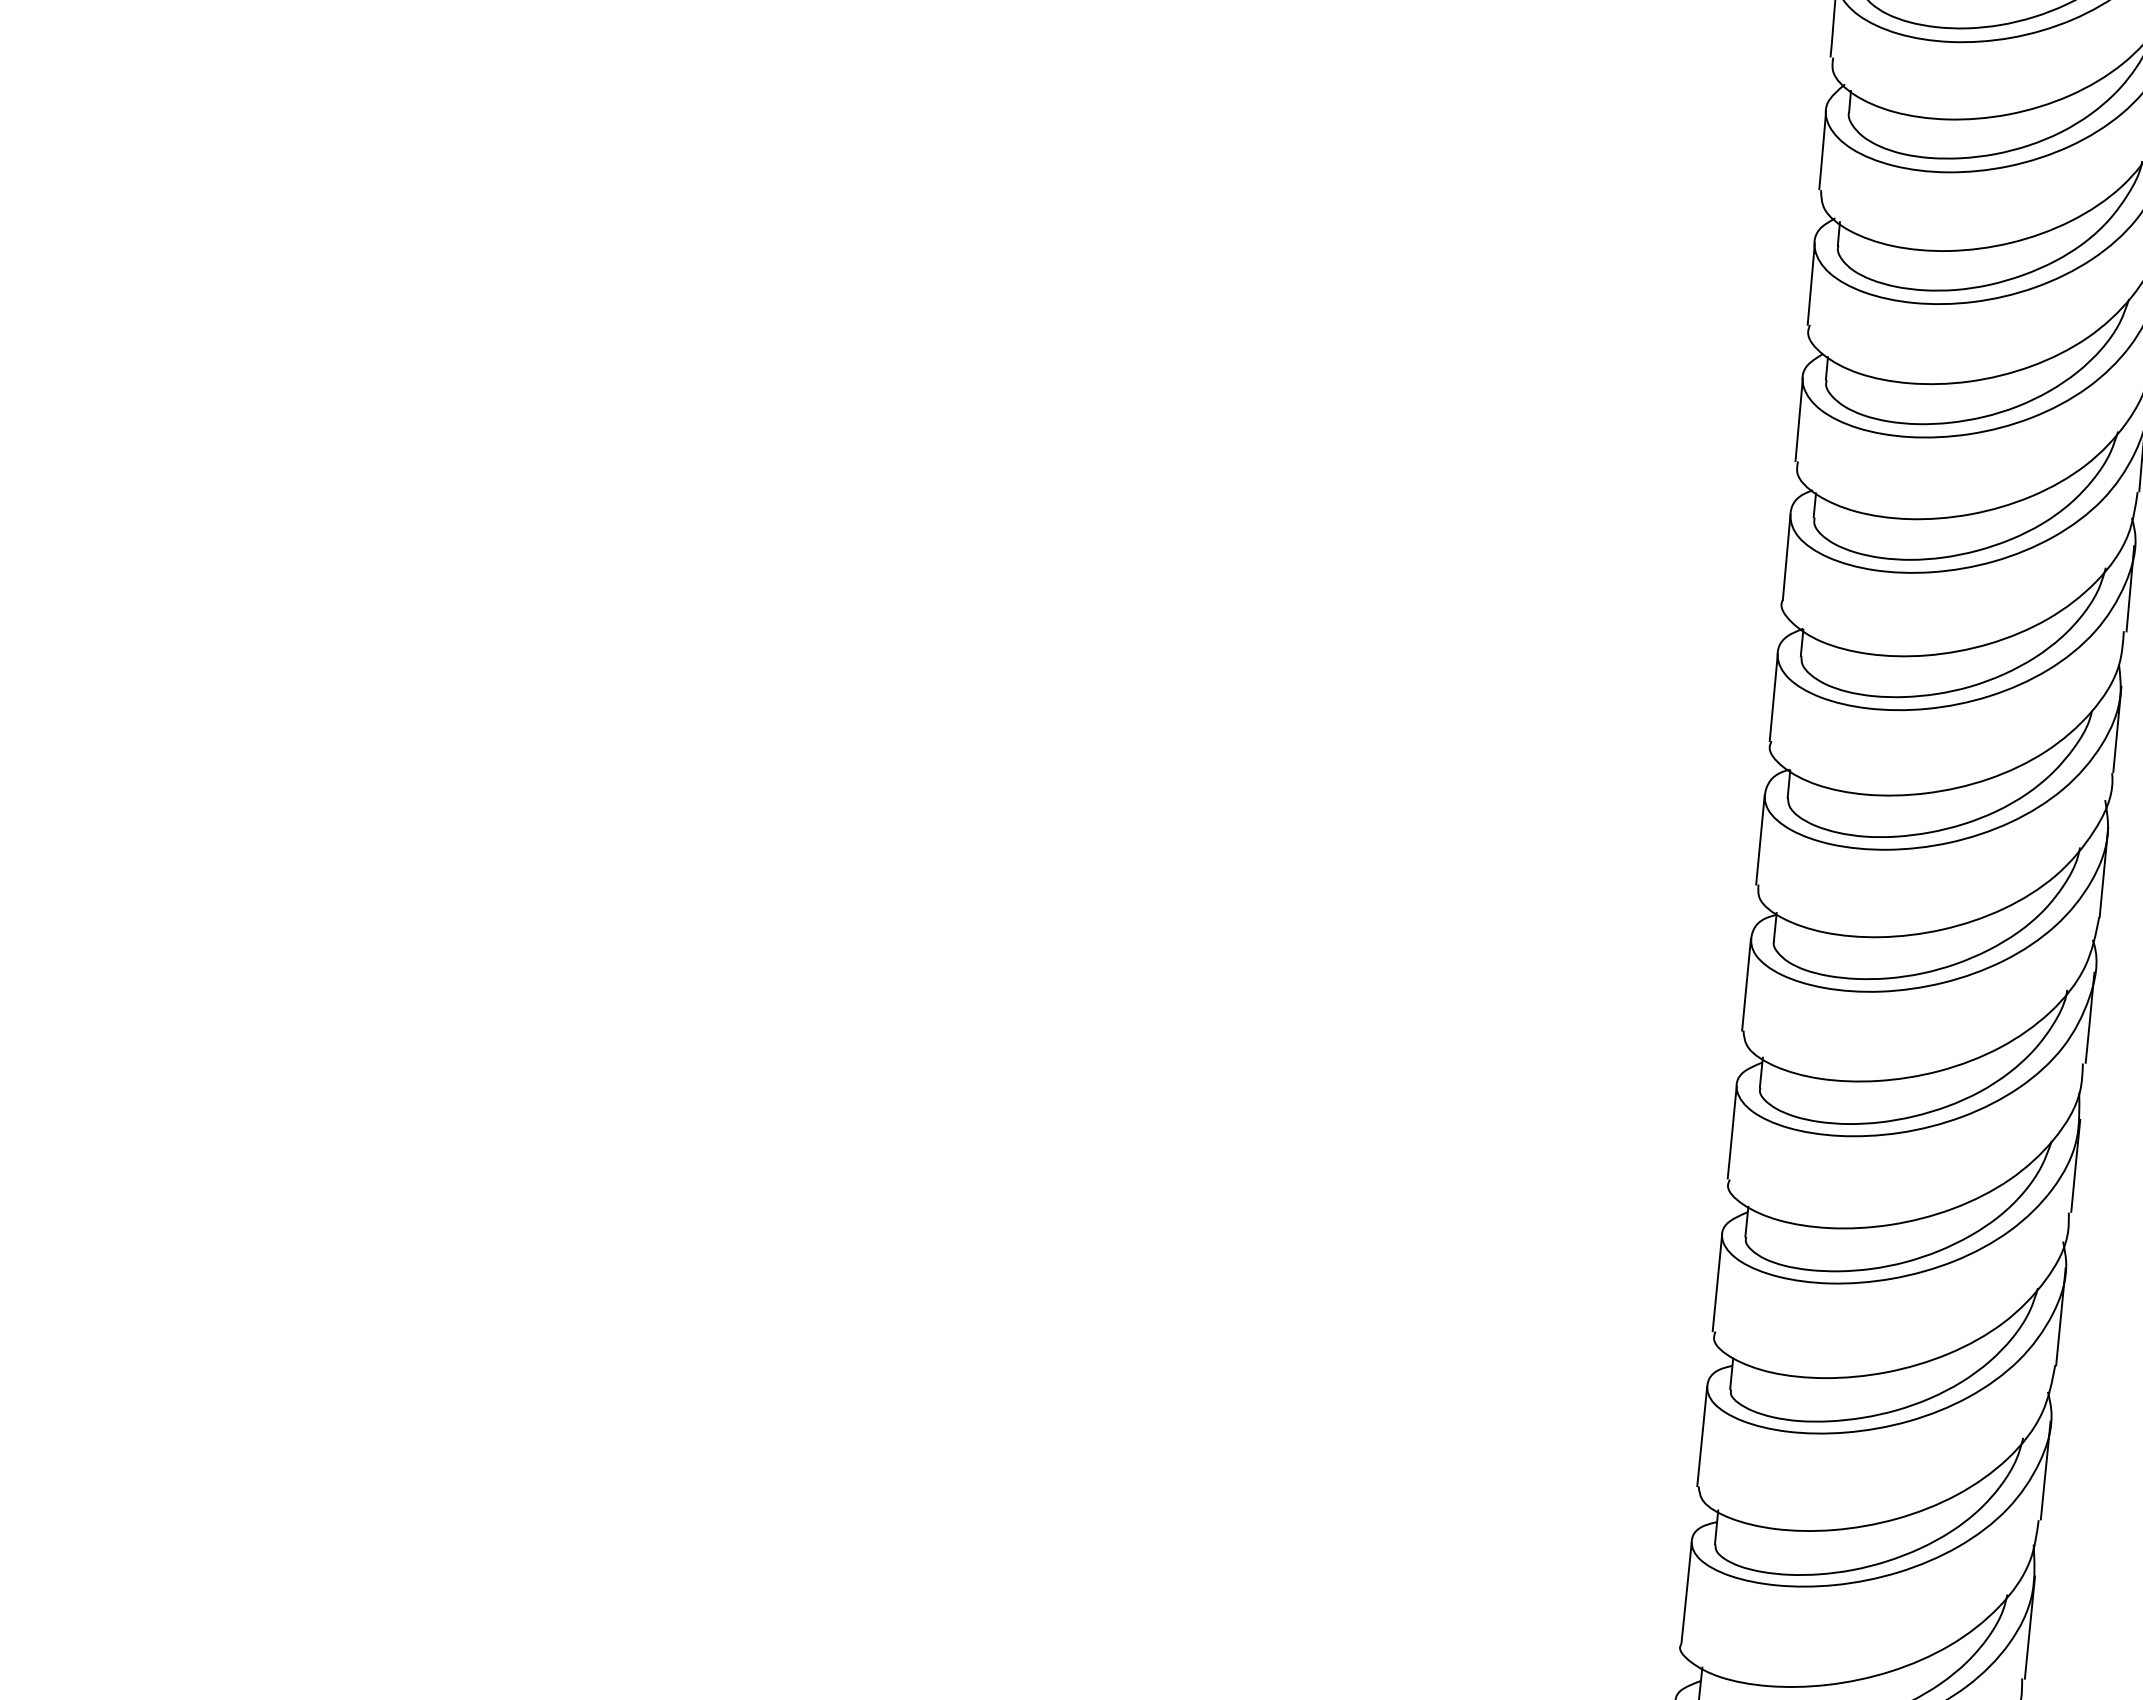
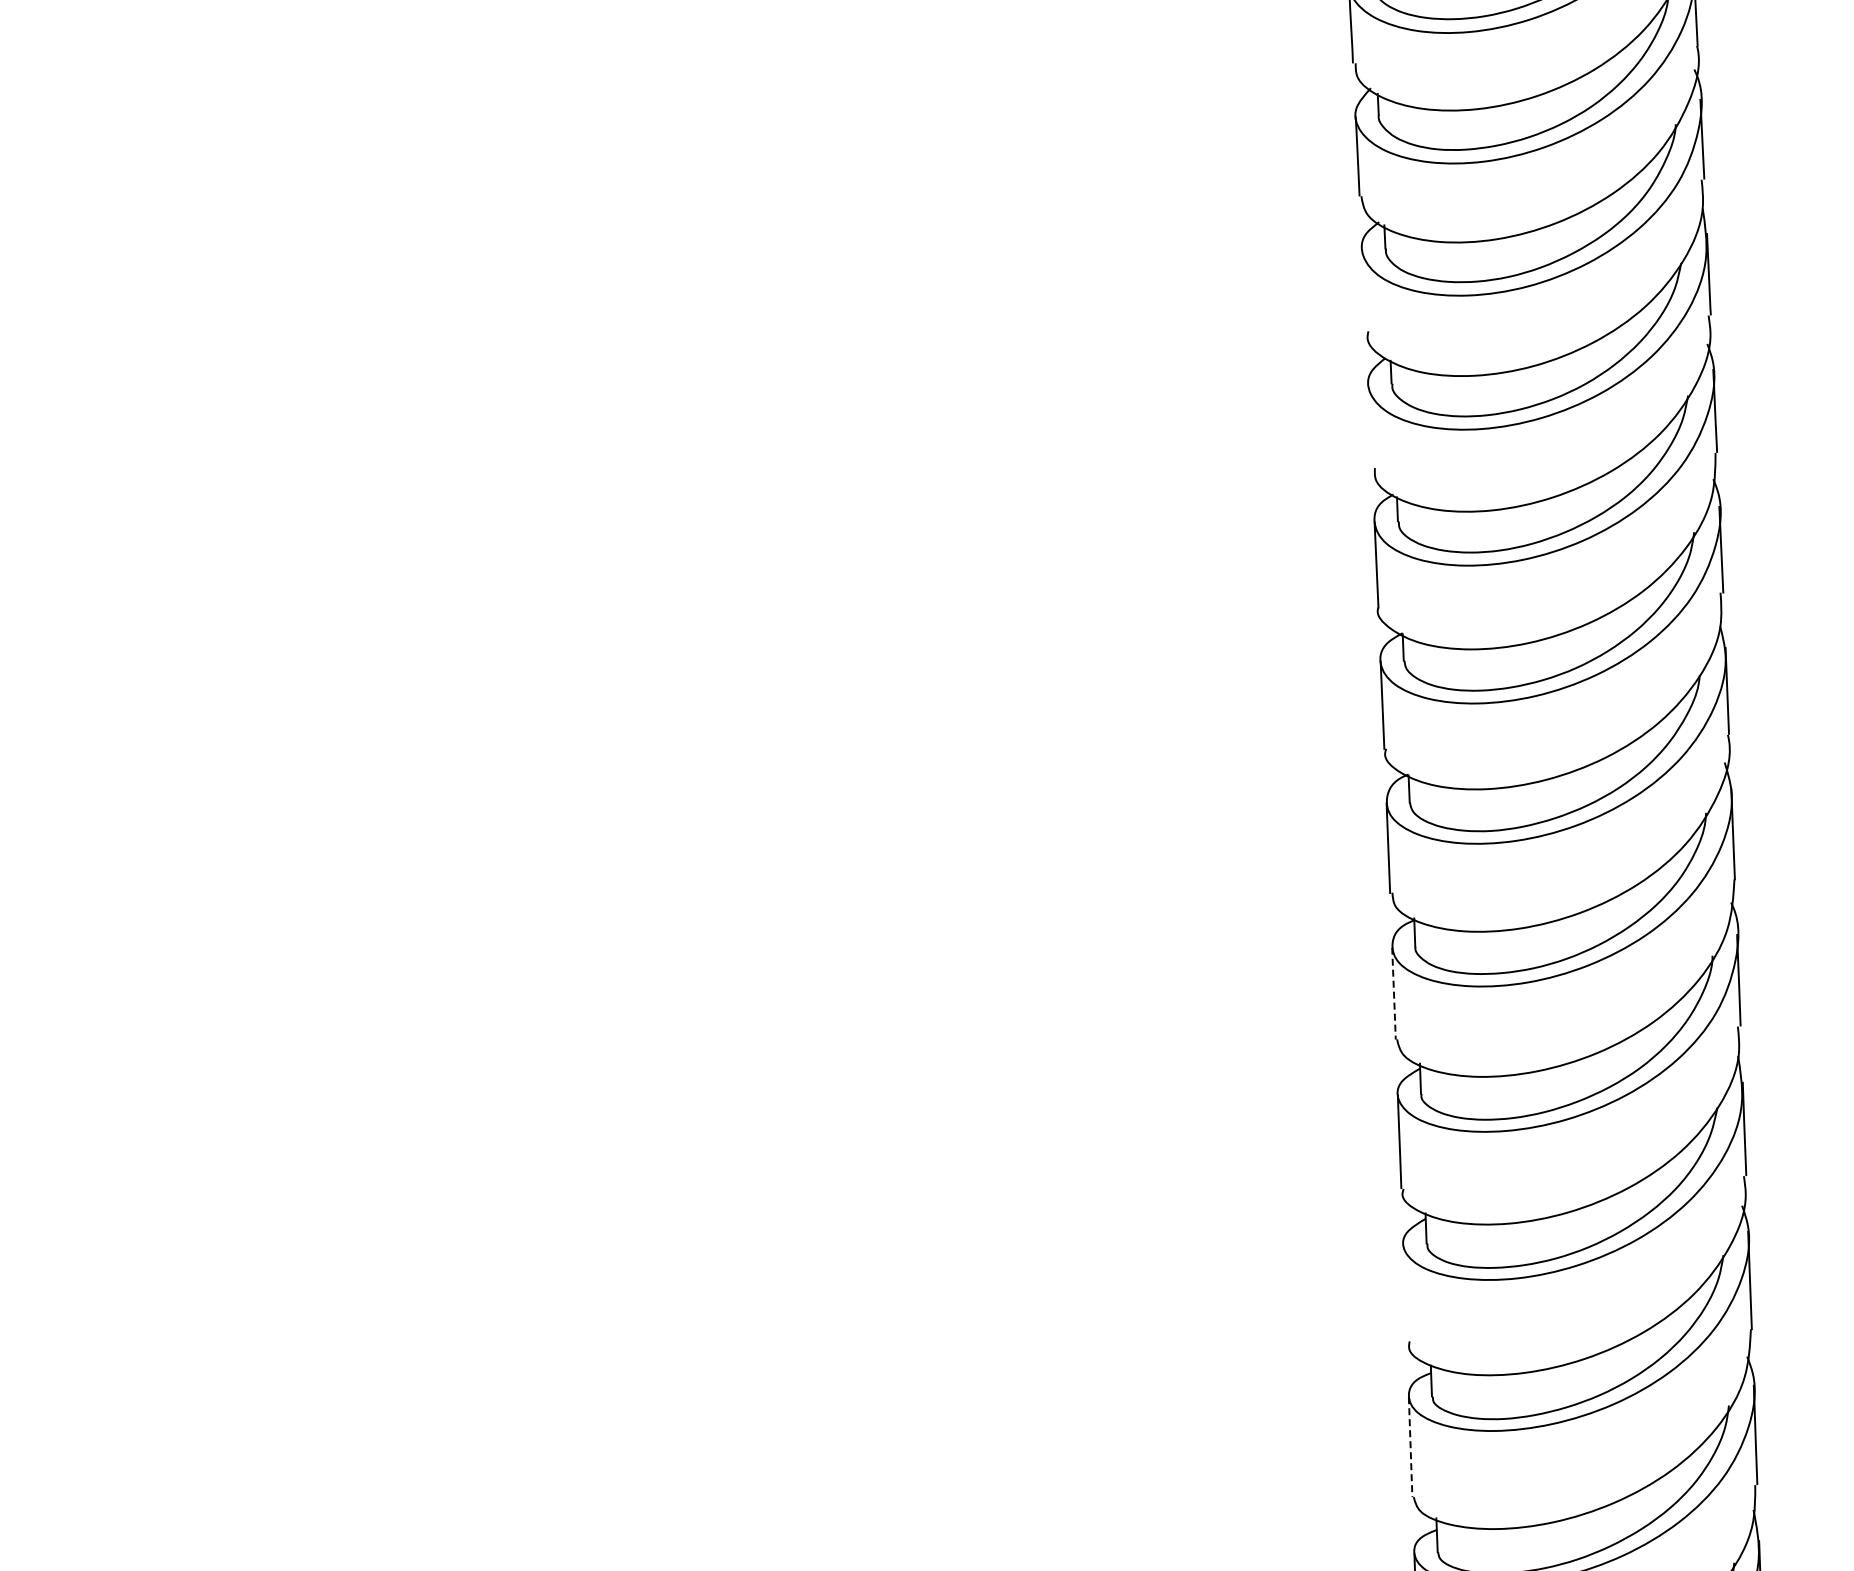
line: (1810, 283) -> (1363, 290), removed
line: (1798, 419) -> (1369, 426), removed
line: (1746, 984) -> (1393, 993), solid -> dashed
line: (1717, 1282) -> (1405, 1292), removed
line: (1702, 1436) -> (1410, 1447), solid -> dashed

